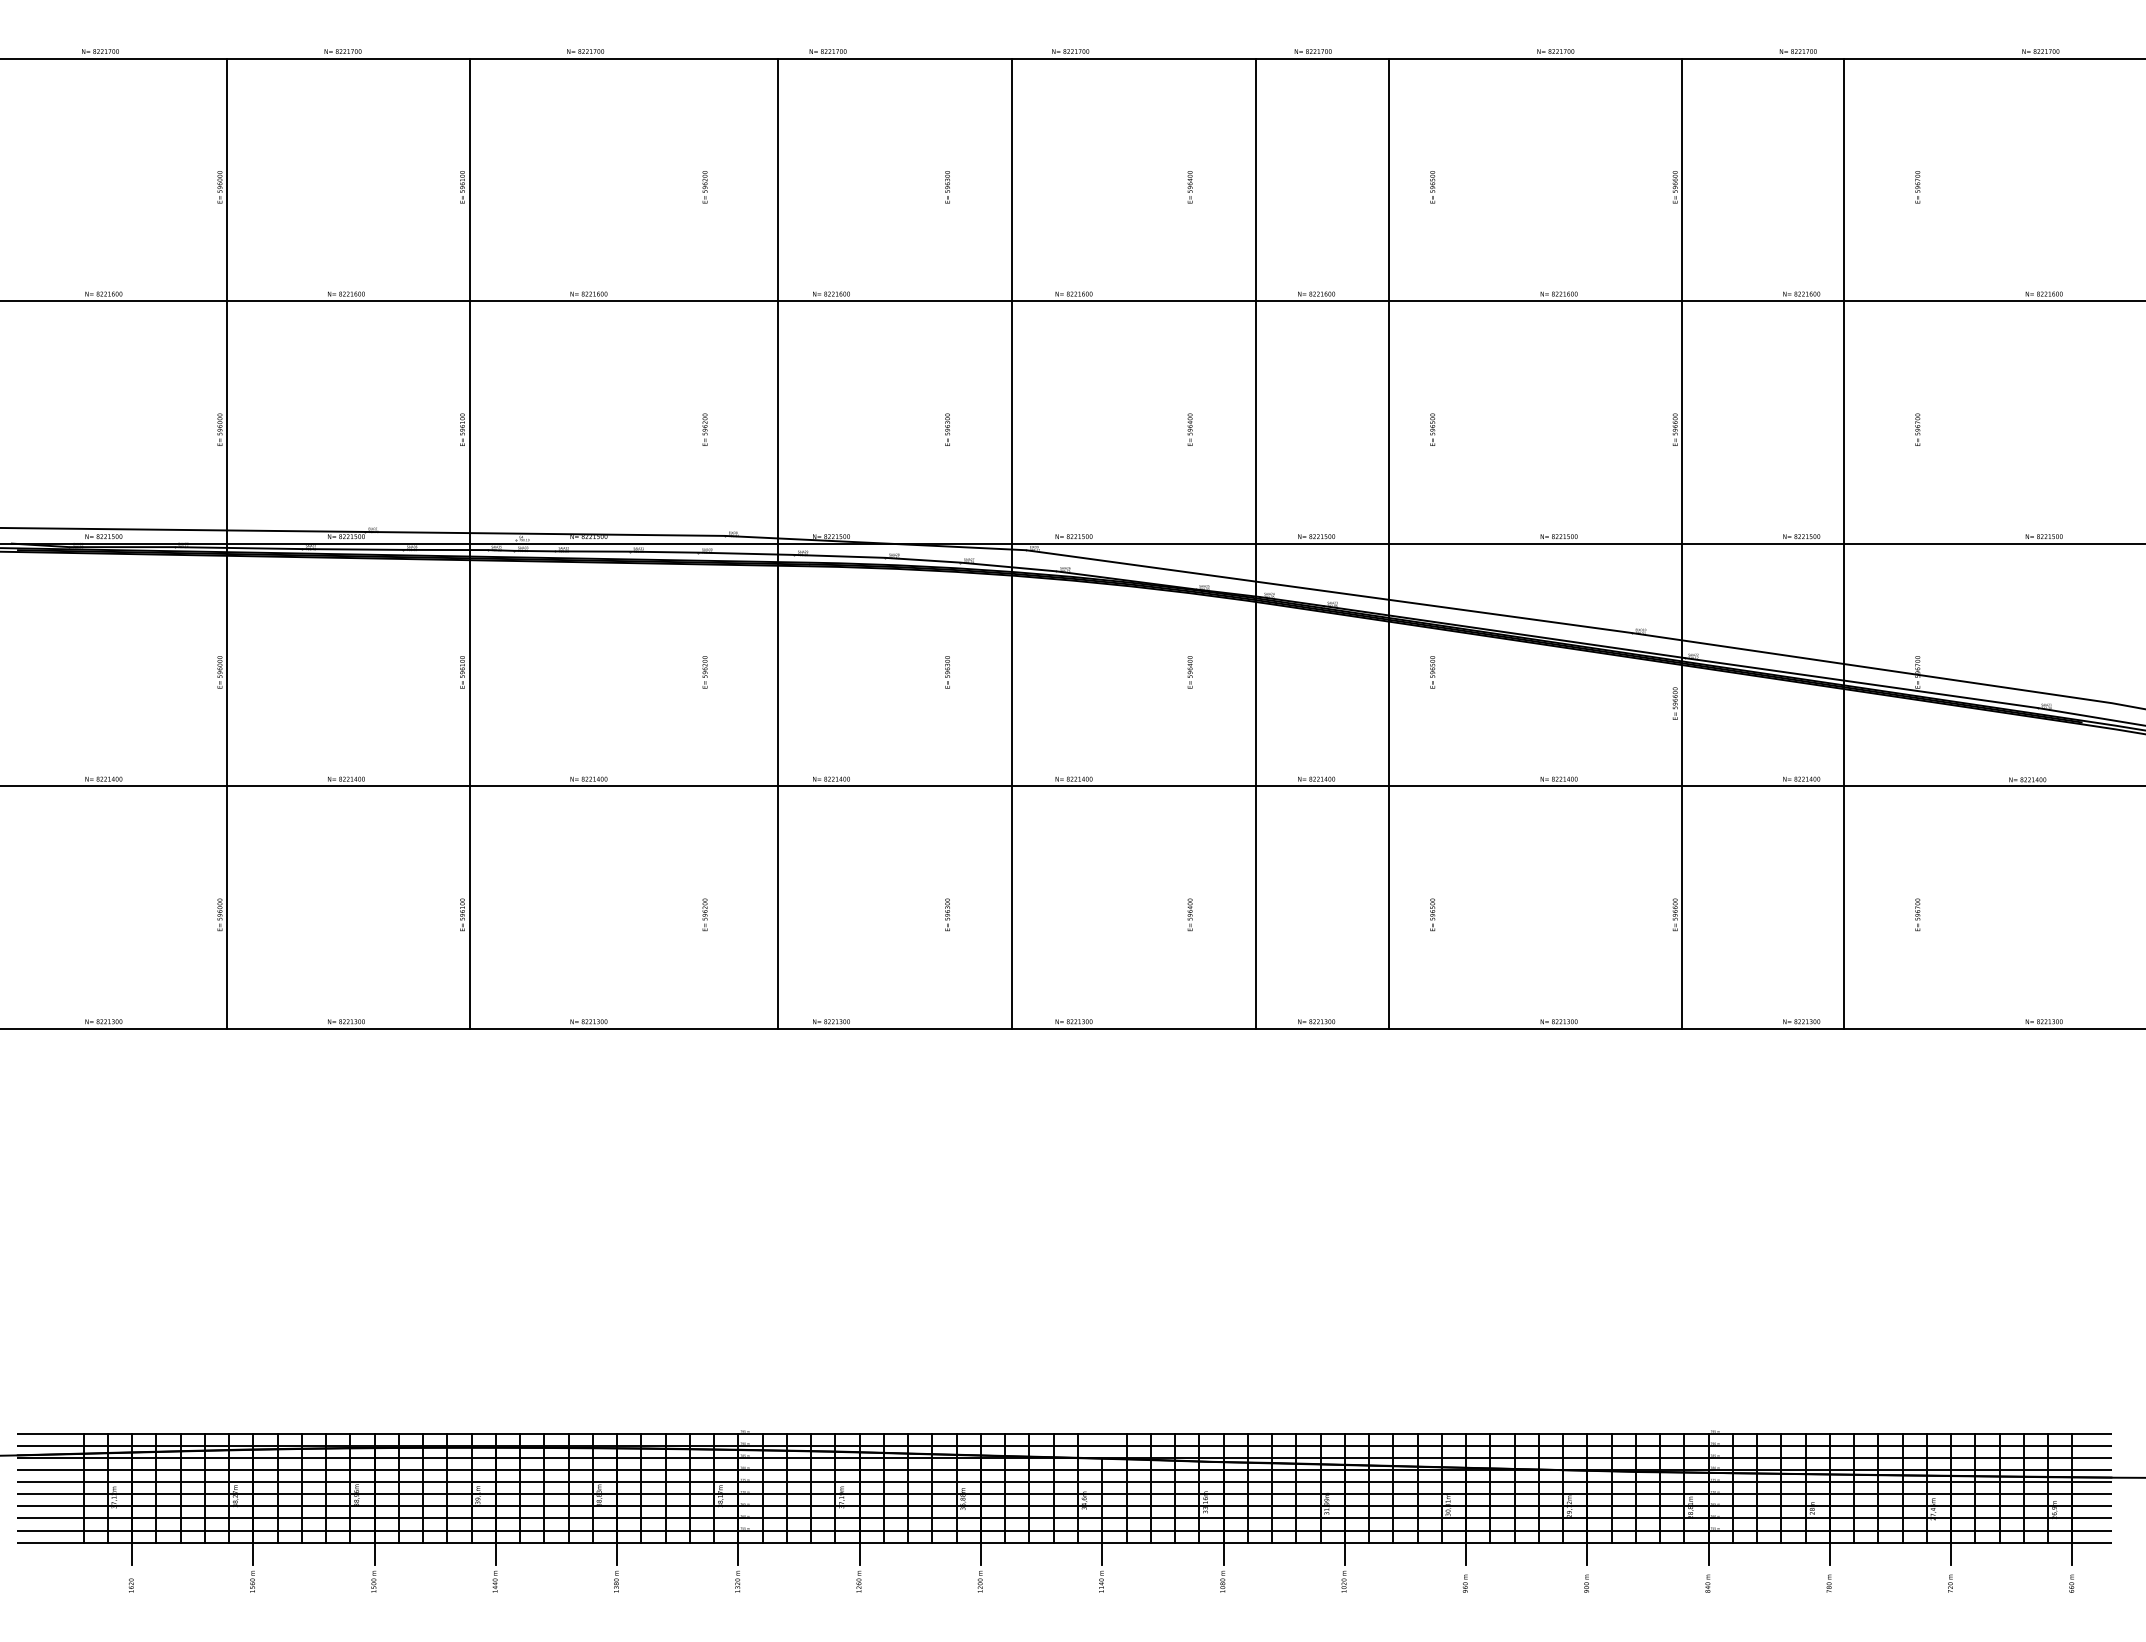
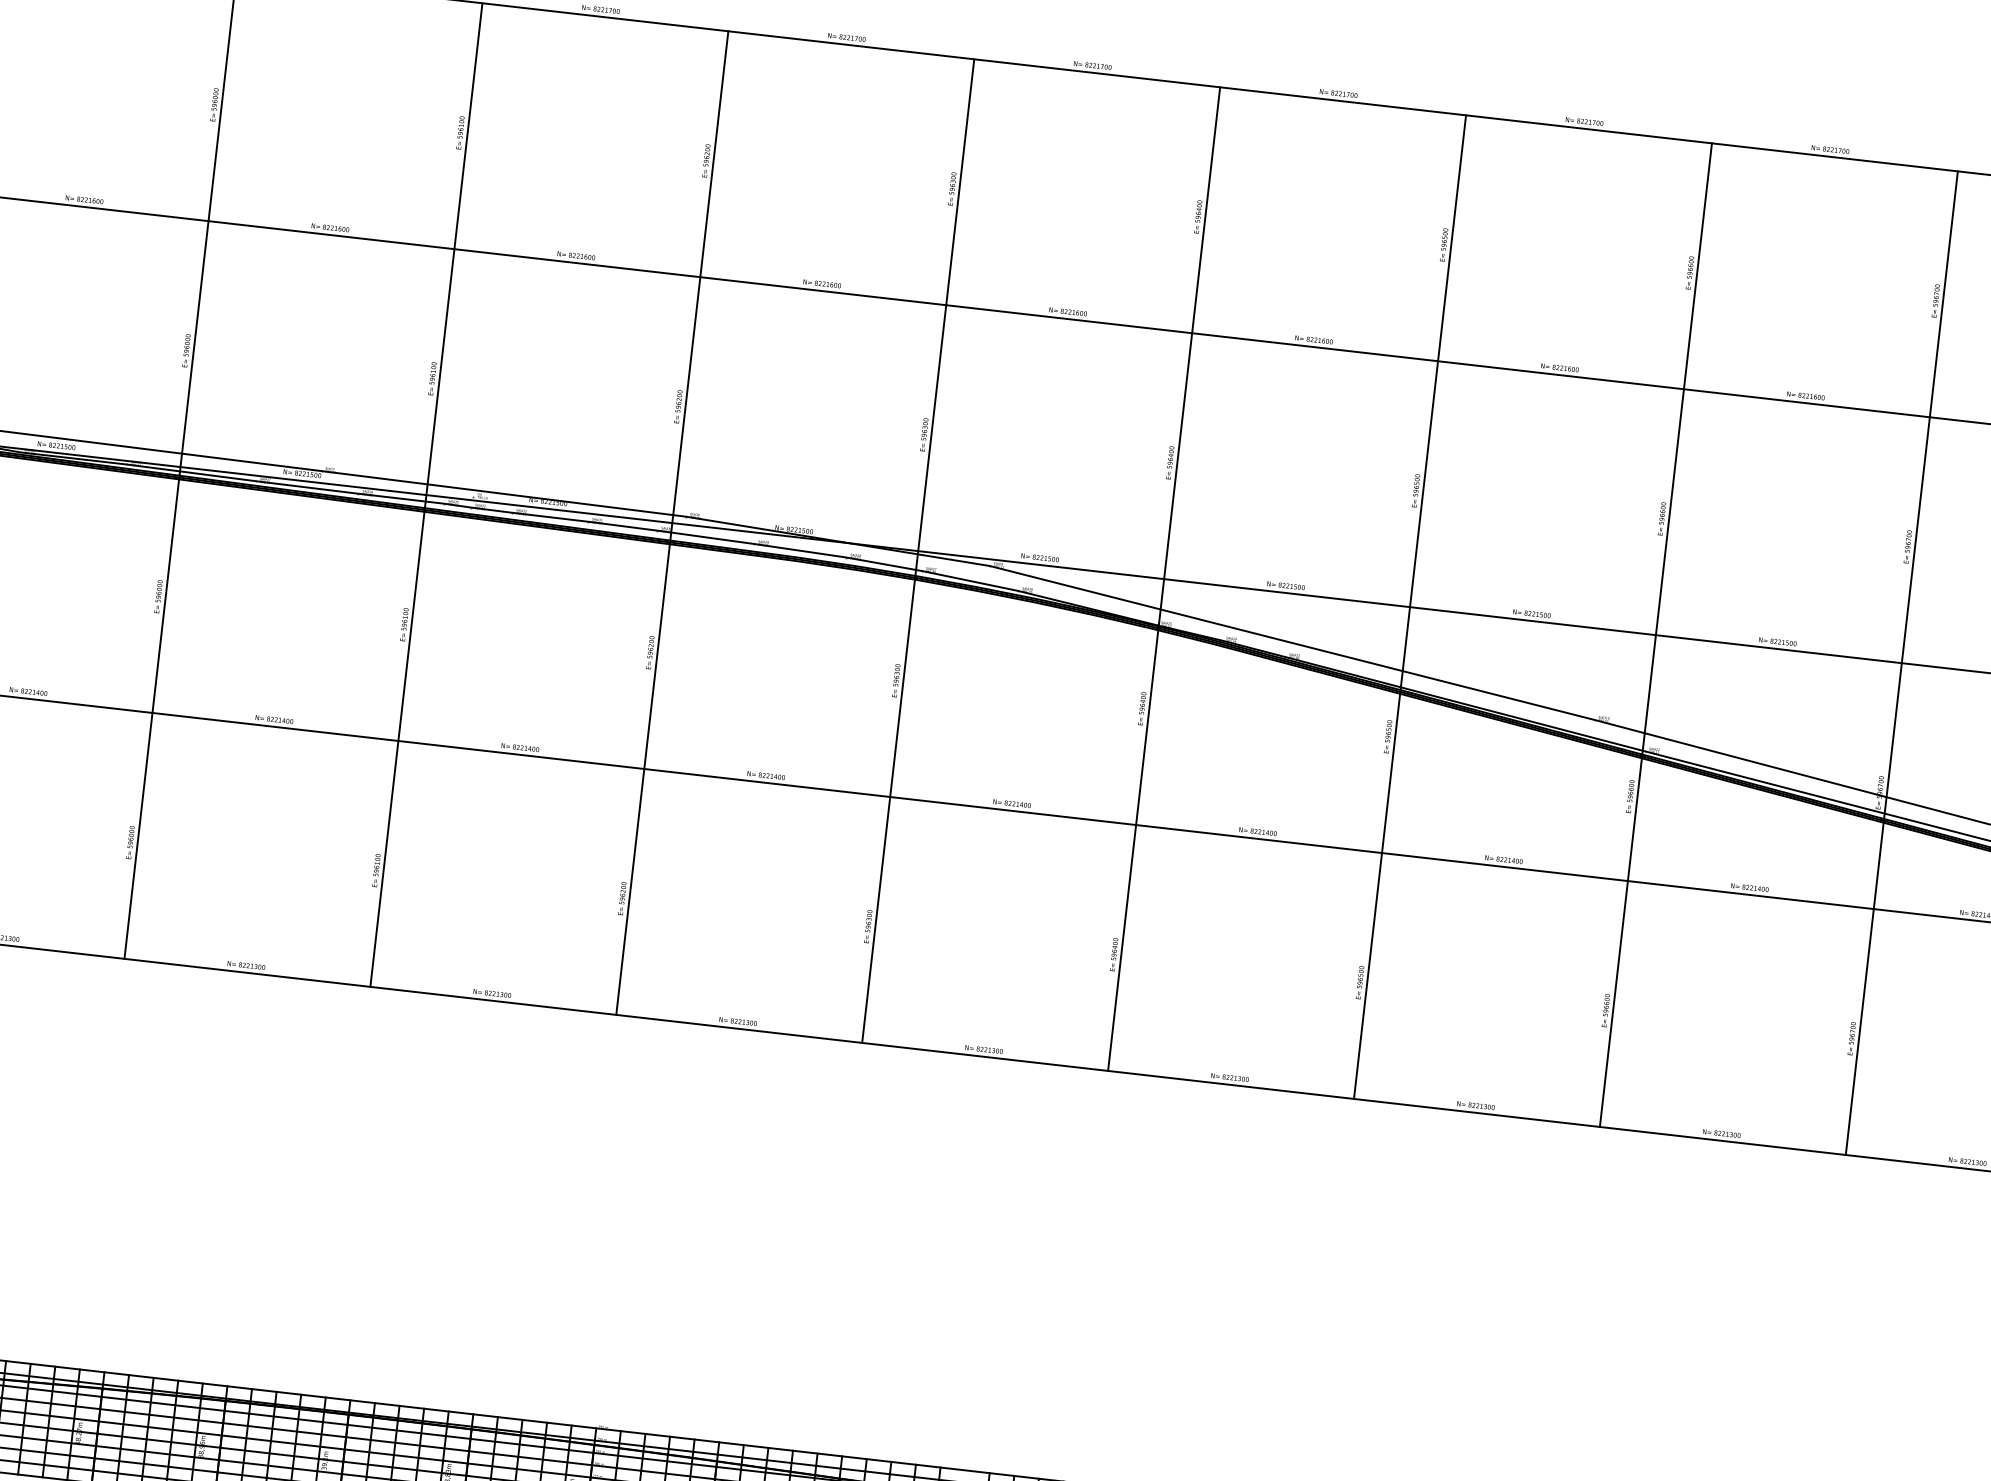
line: (778, 543) -> (672, 522), moved
line: (1011, 543) -> (918, 550), moved
line: (1256, 543) -> (1164, 579), moved
line: (1388, 543) -> (1409, 606), moved
line: (1843, 543) -> (1901, 662), moved

